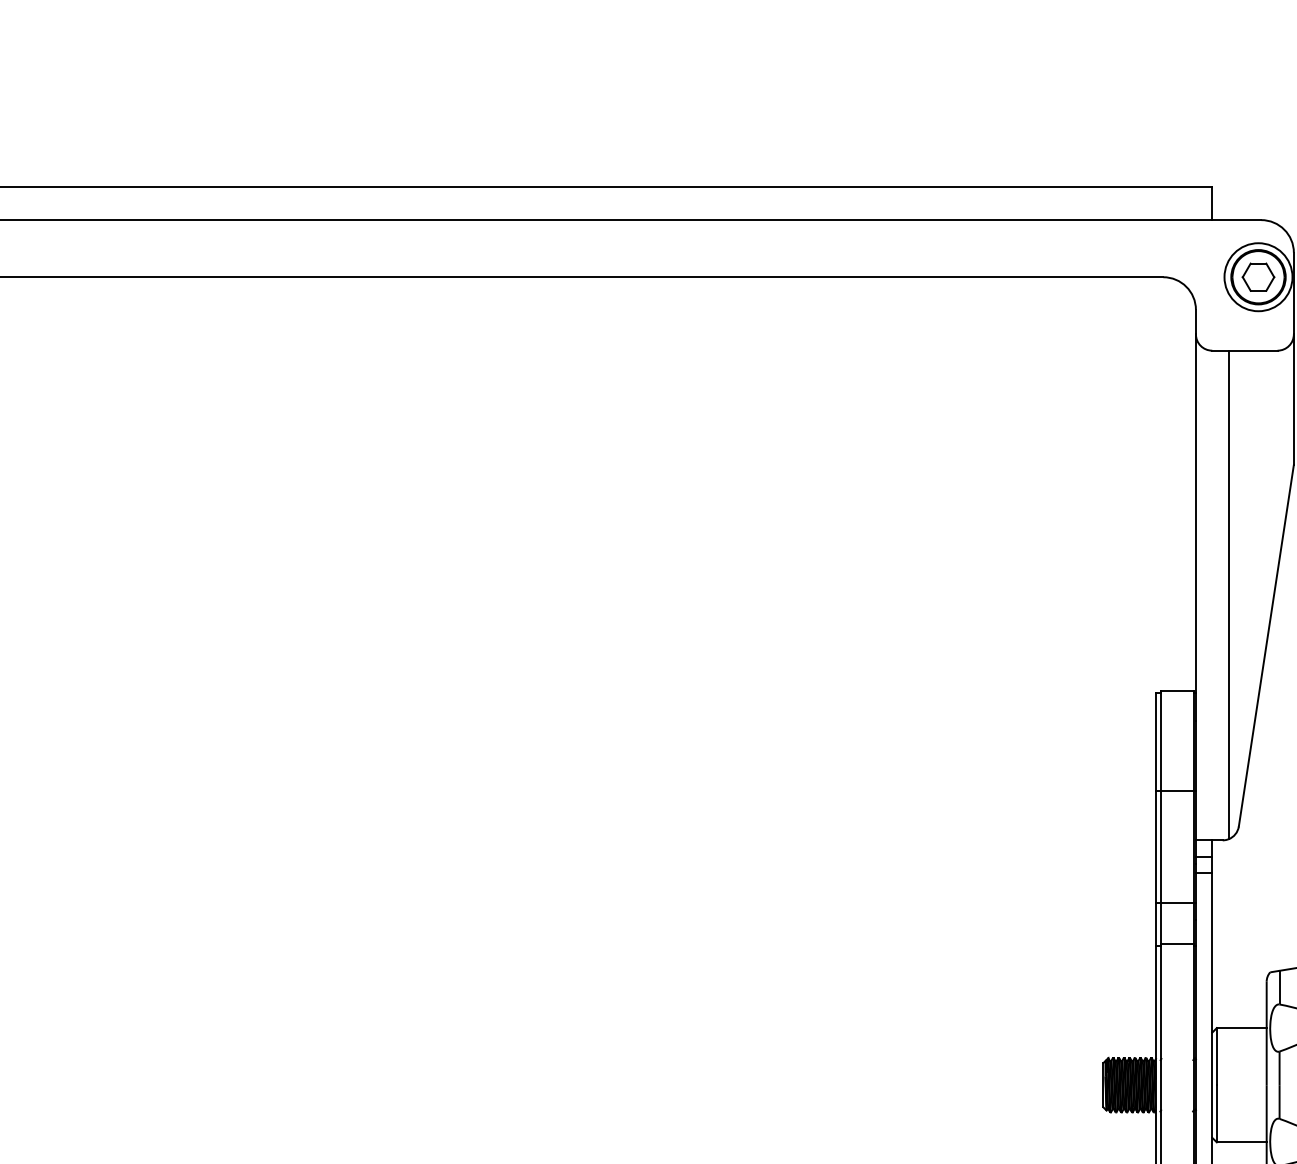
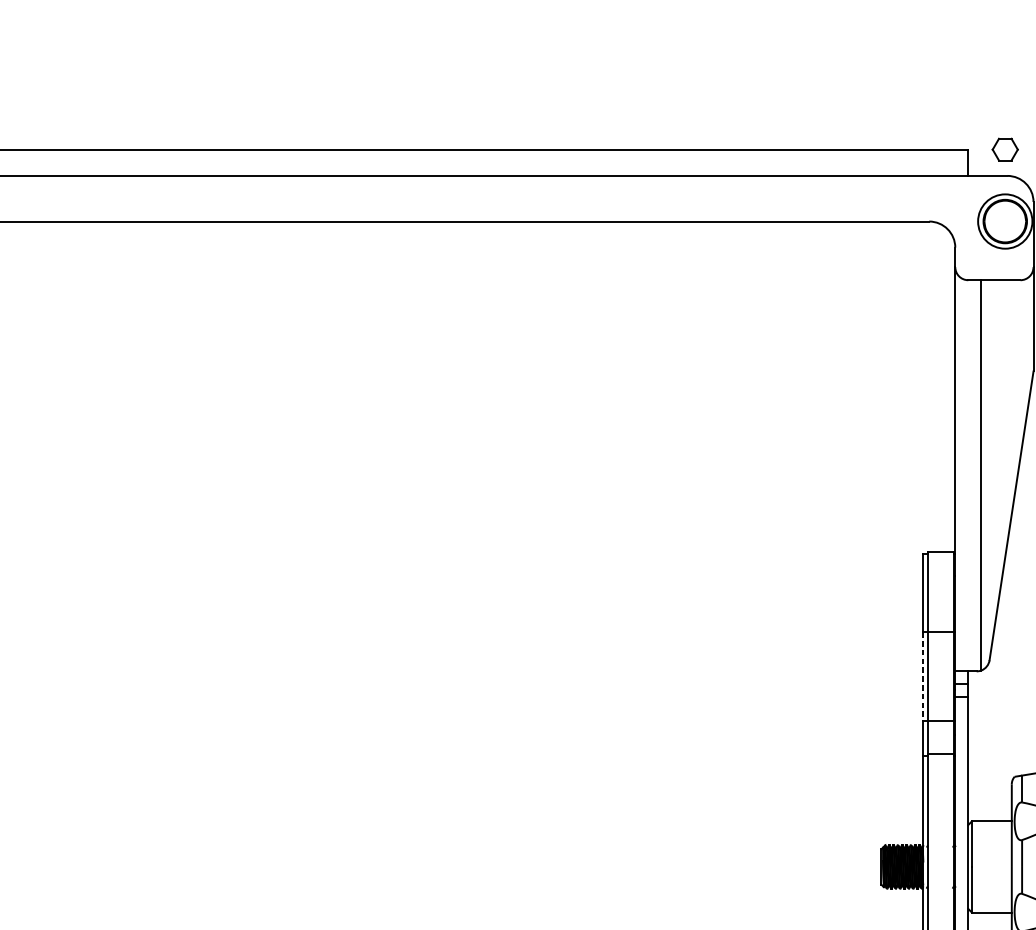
part: (1258, 276) -> (1005, 149), moved
line: (1155, 847) -> (922, 677), solid -> dashed

